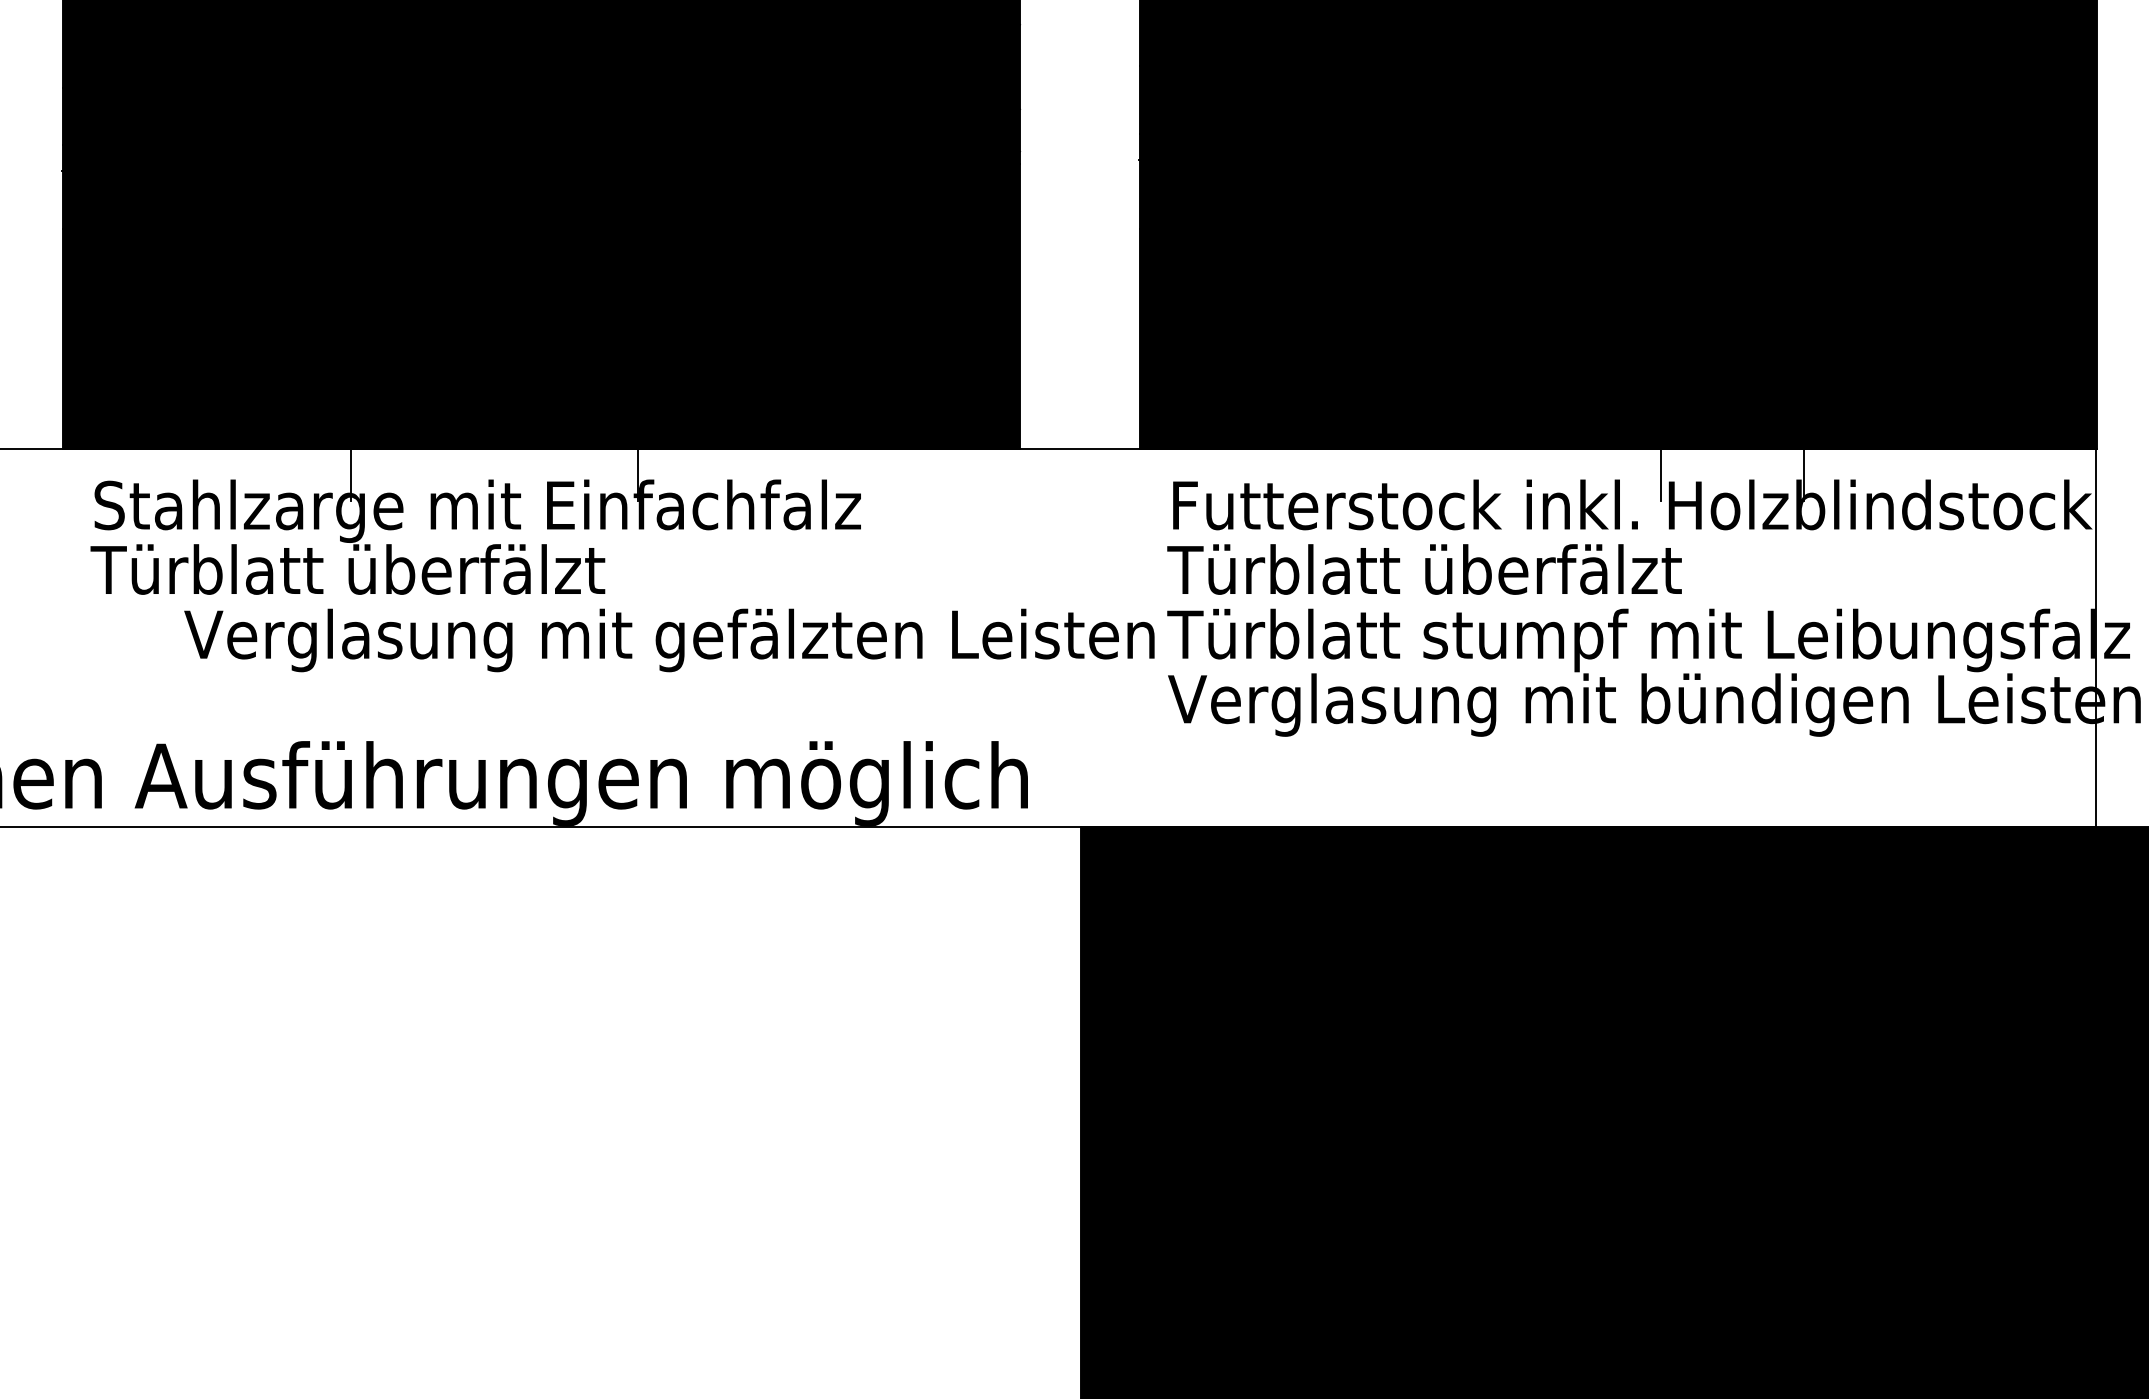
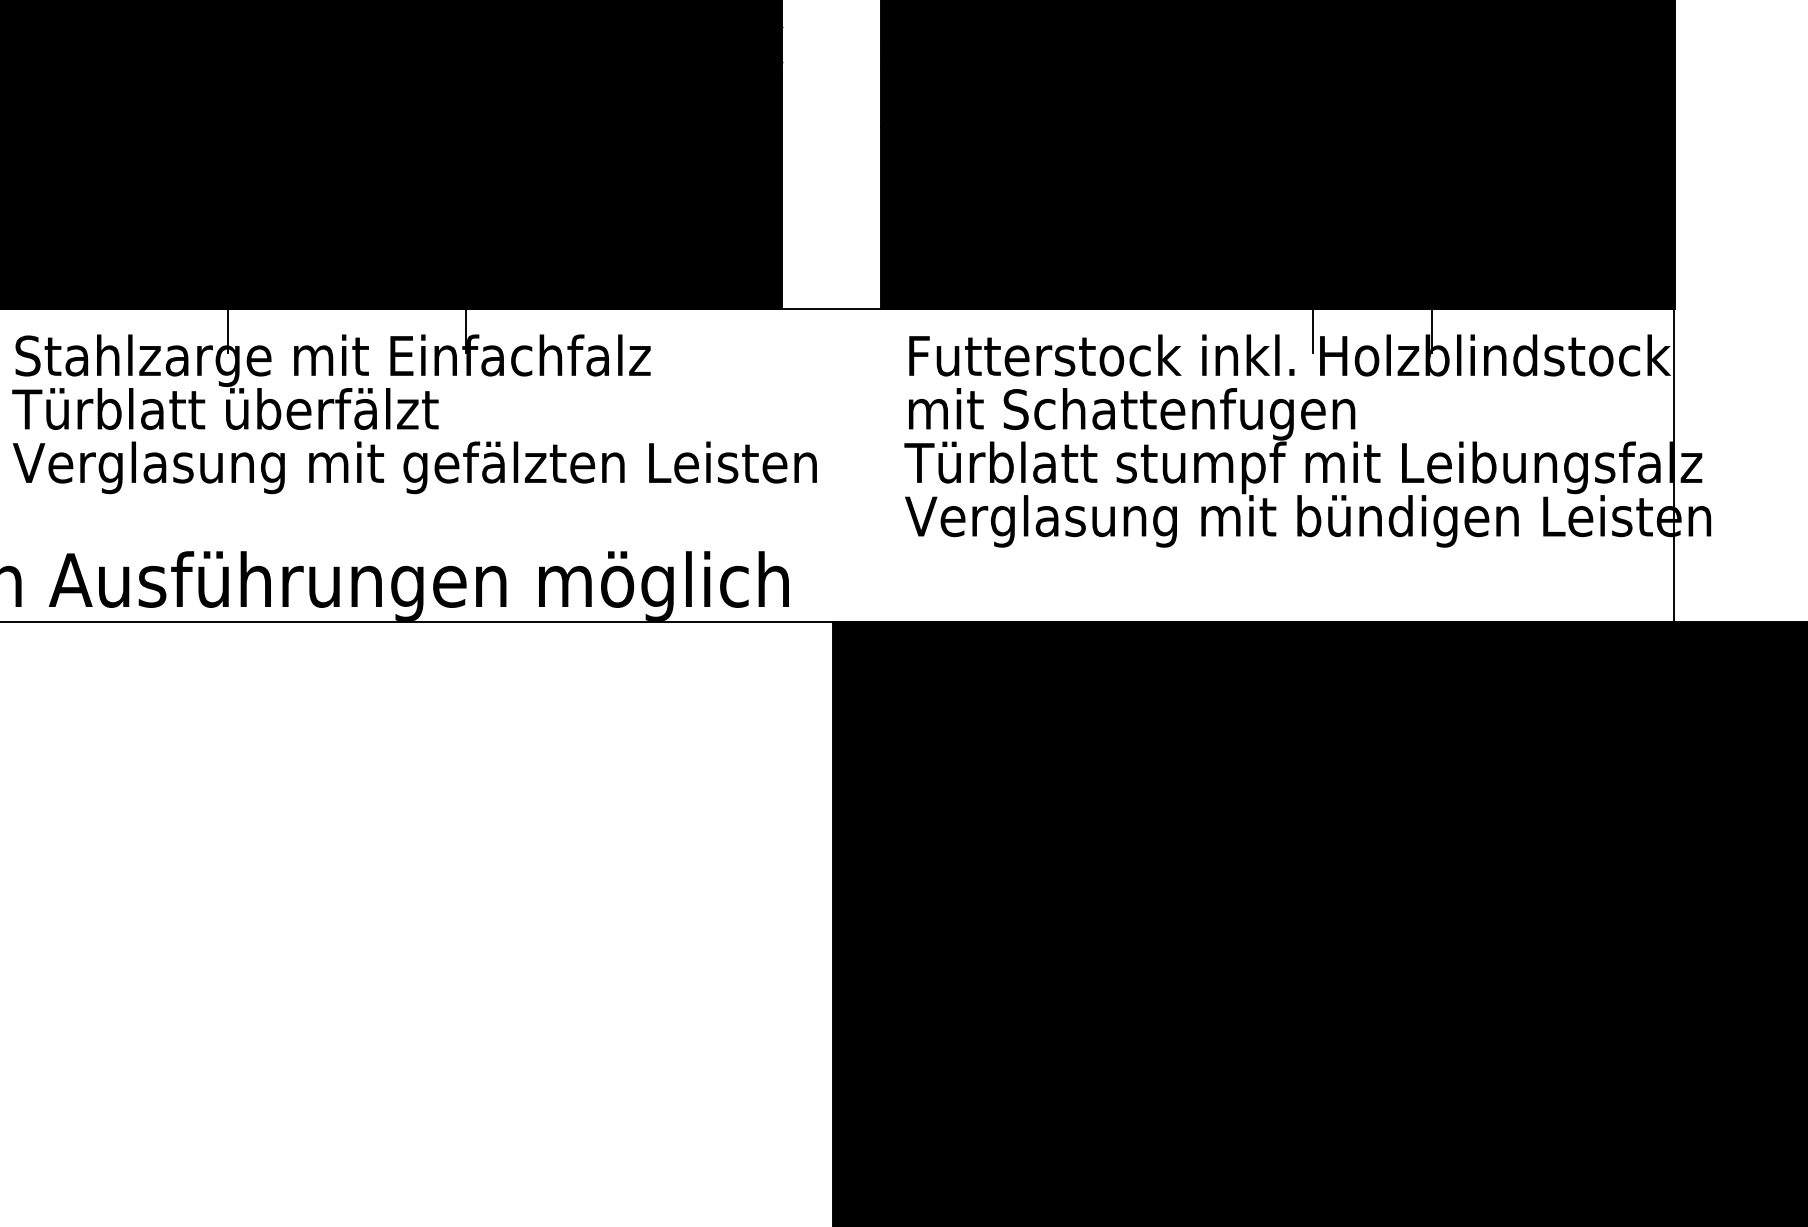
text: (1438, 576) -> (1129, 414), Türblatt überfälzt -> mit Schattenfugen
text: (668, 640) -> (414, 467), moved

